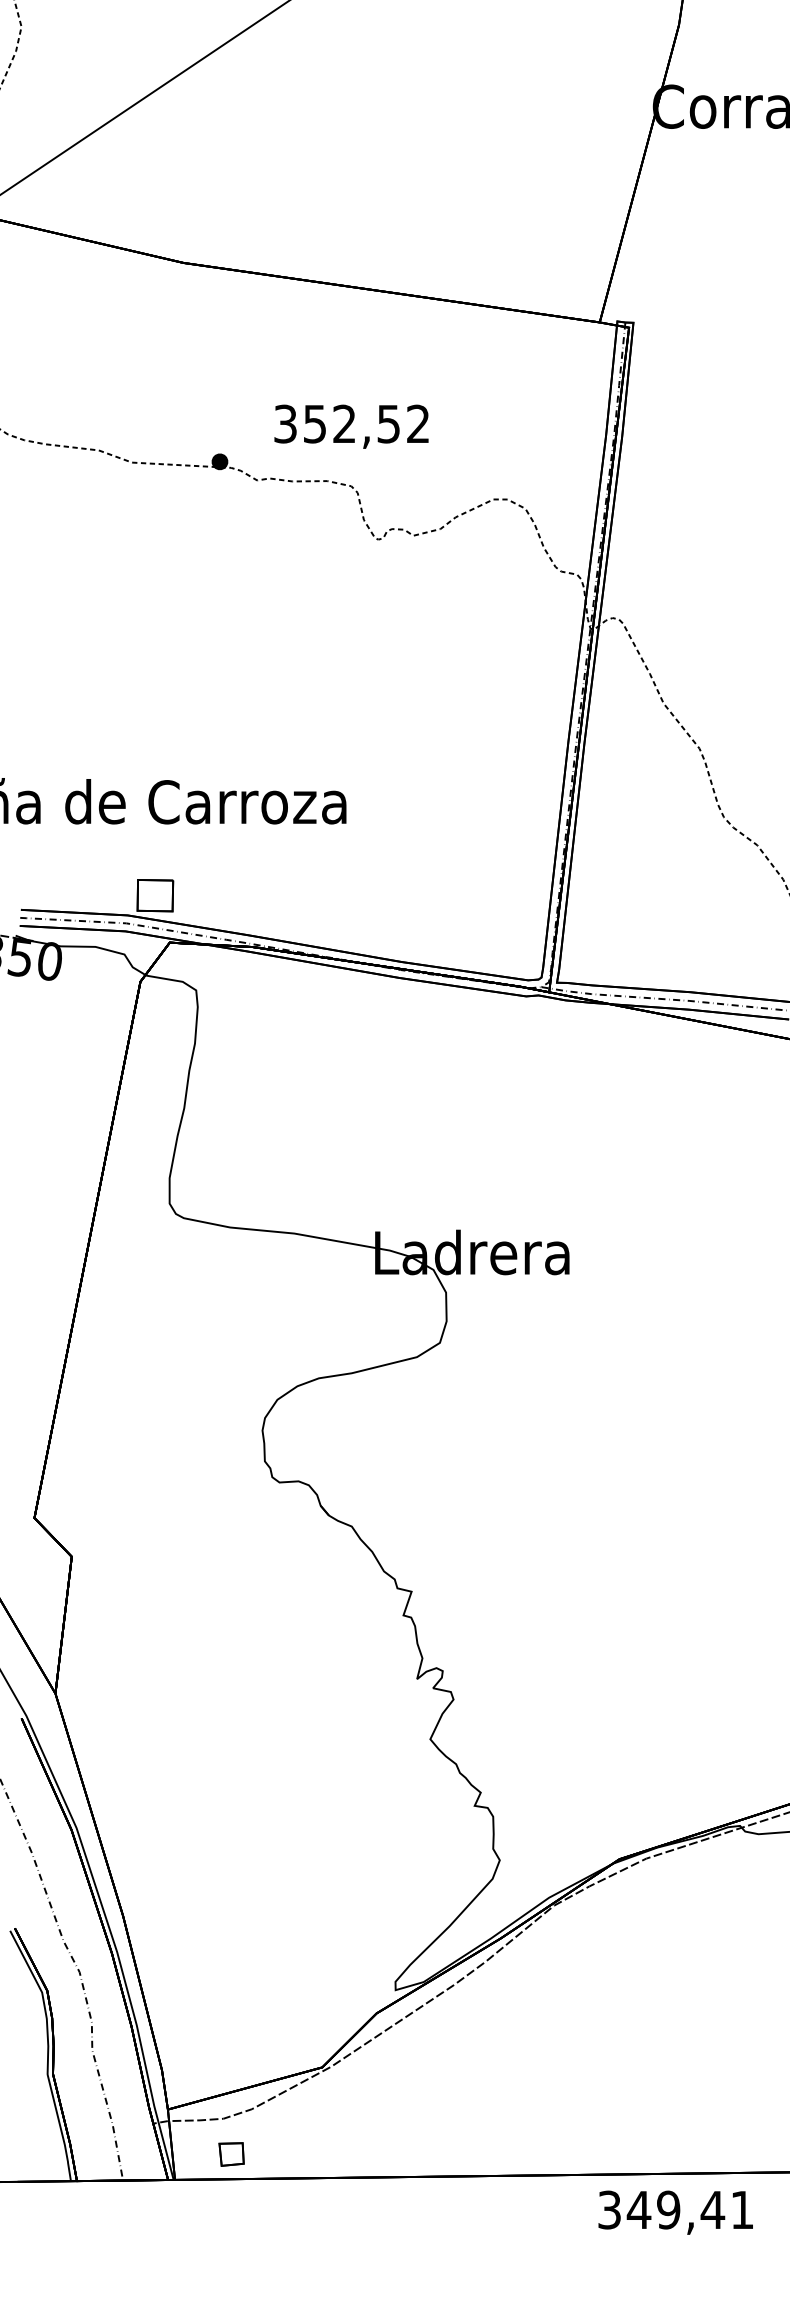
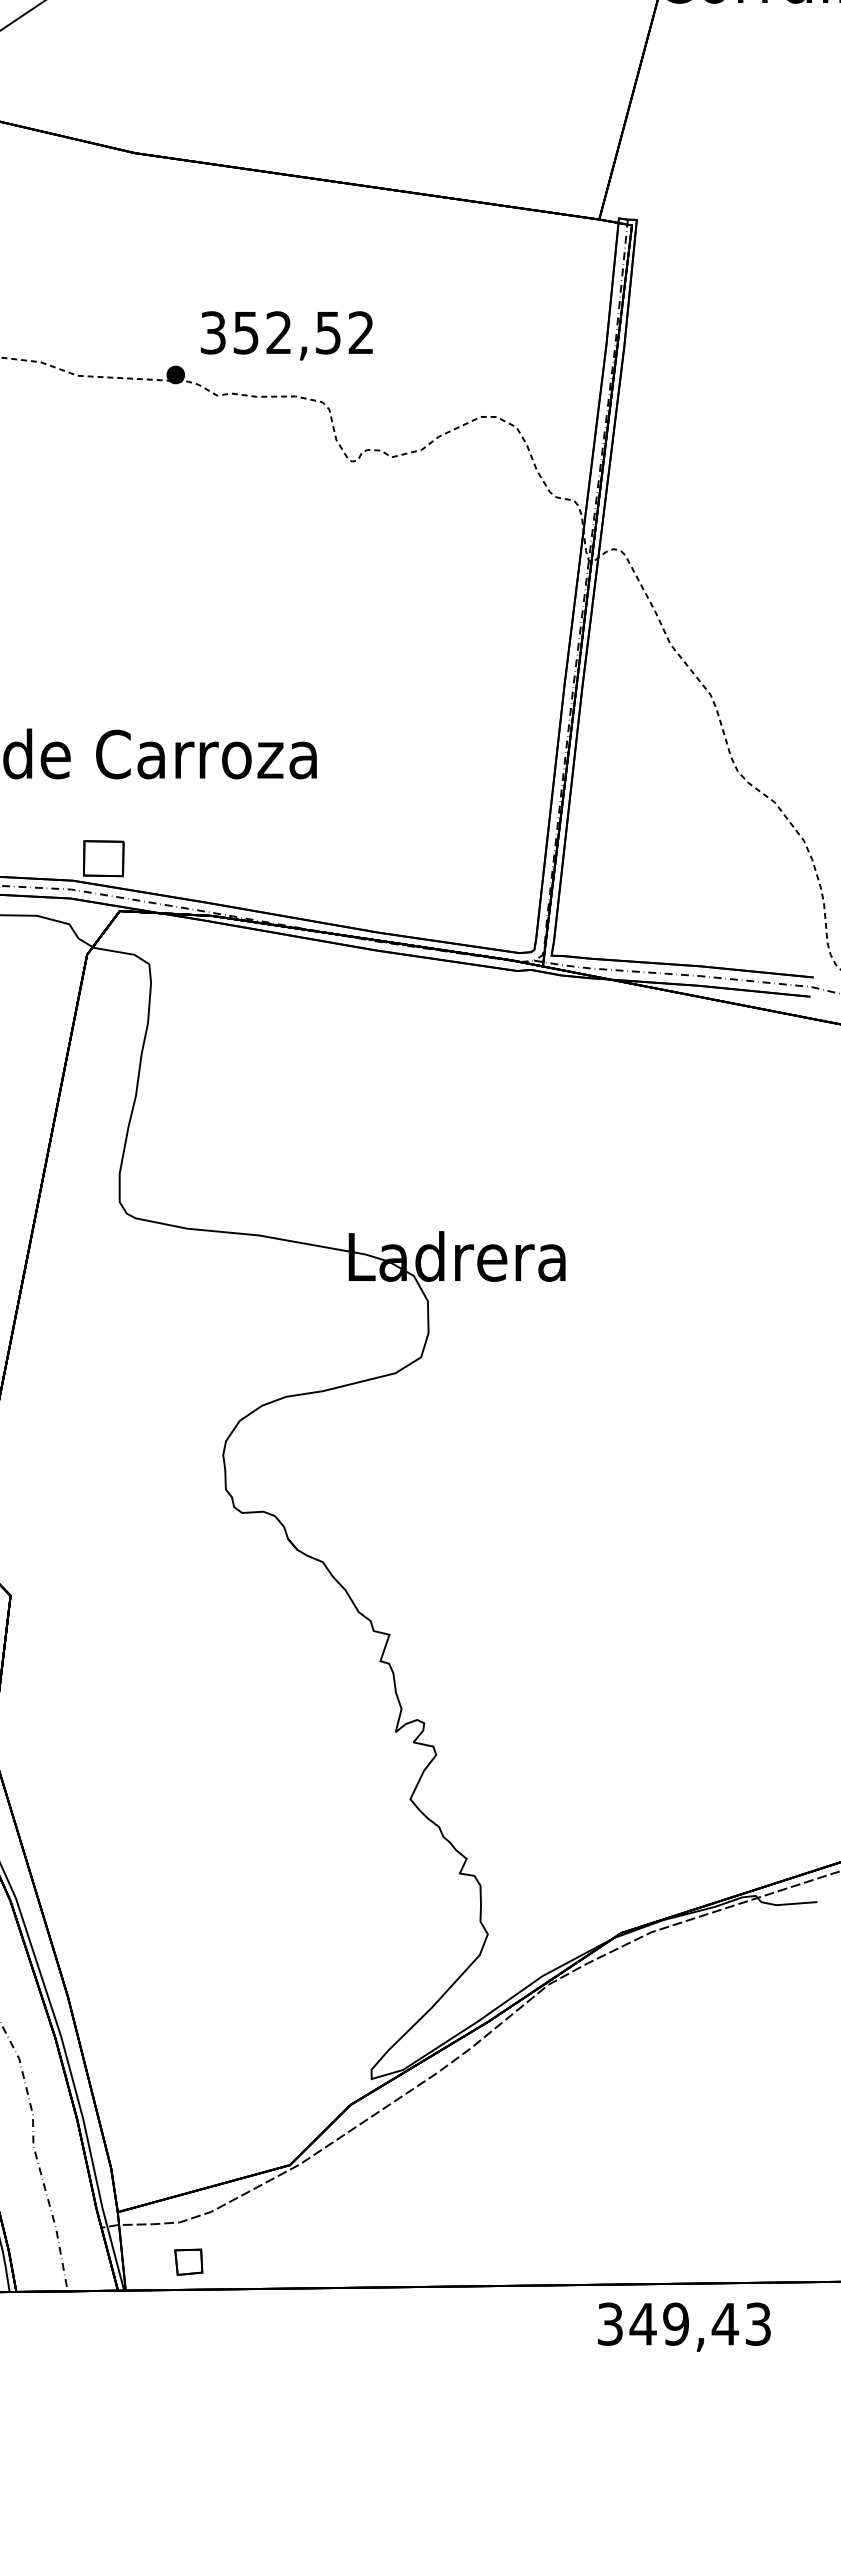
text: (351, 426) -> (286, 335), moved
text: (742, 2209) -> (758, 2323), 349,41 -> 349,43

